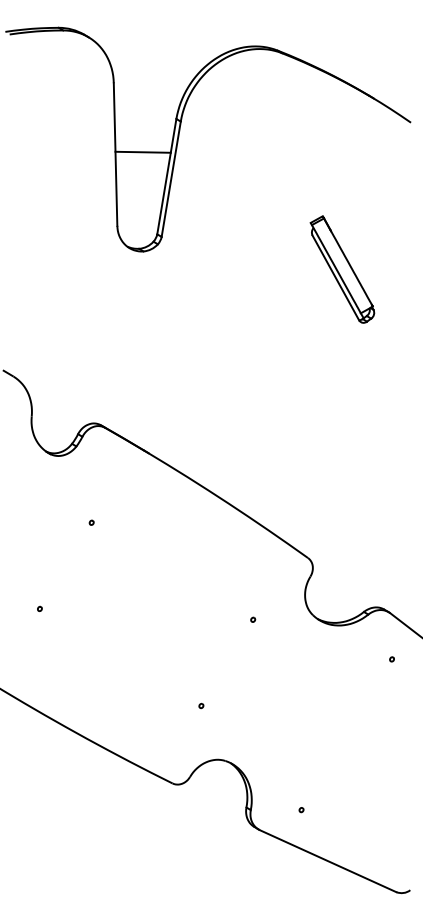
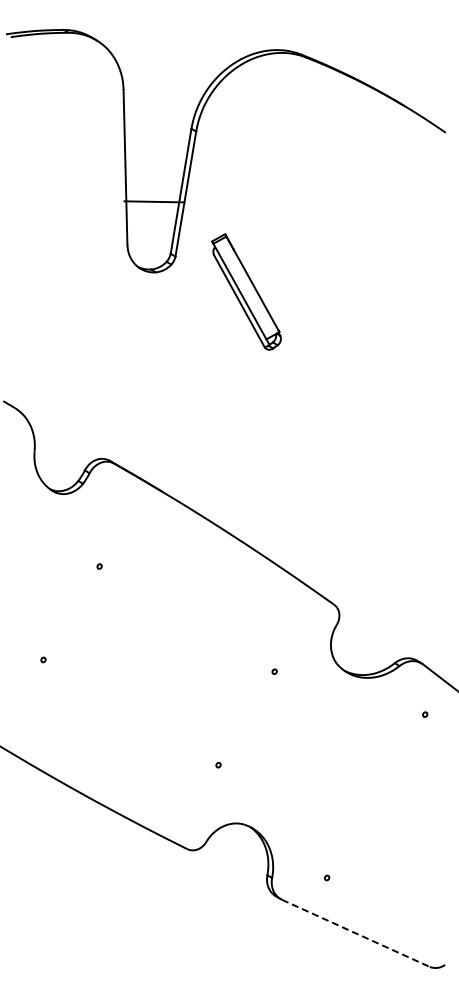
line: (143, 151) -> (154, 201), moved
part: (342, 269) -> (246, 291), moved
line: (328, 861) -> (356, 933), solid -> dashed

